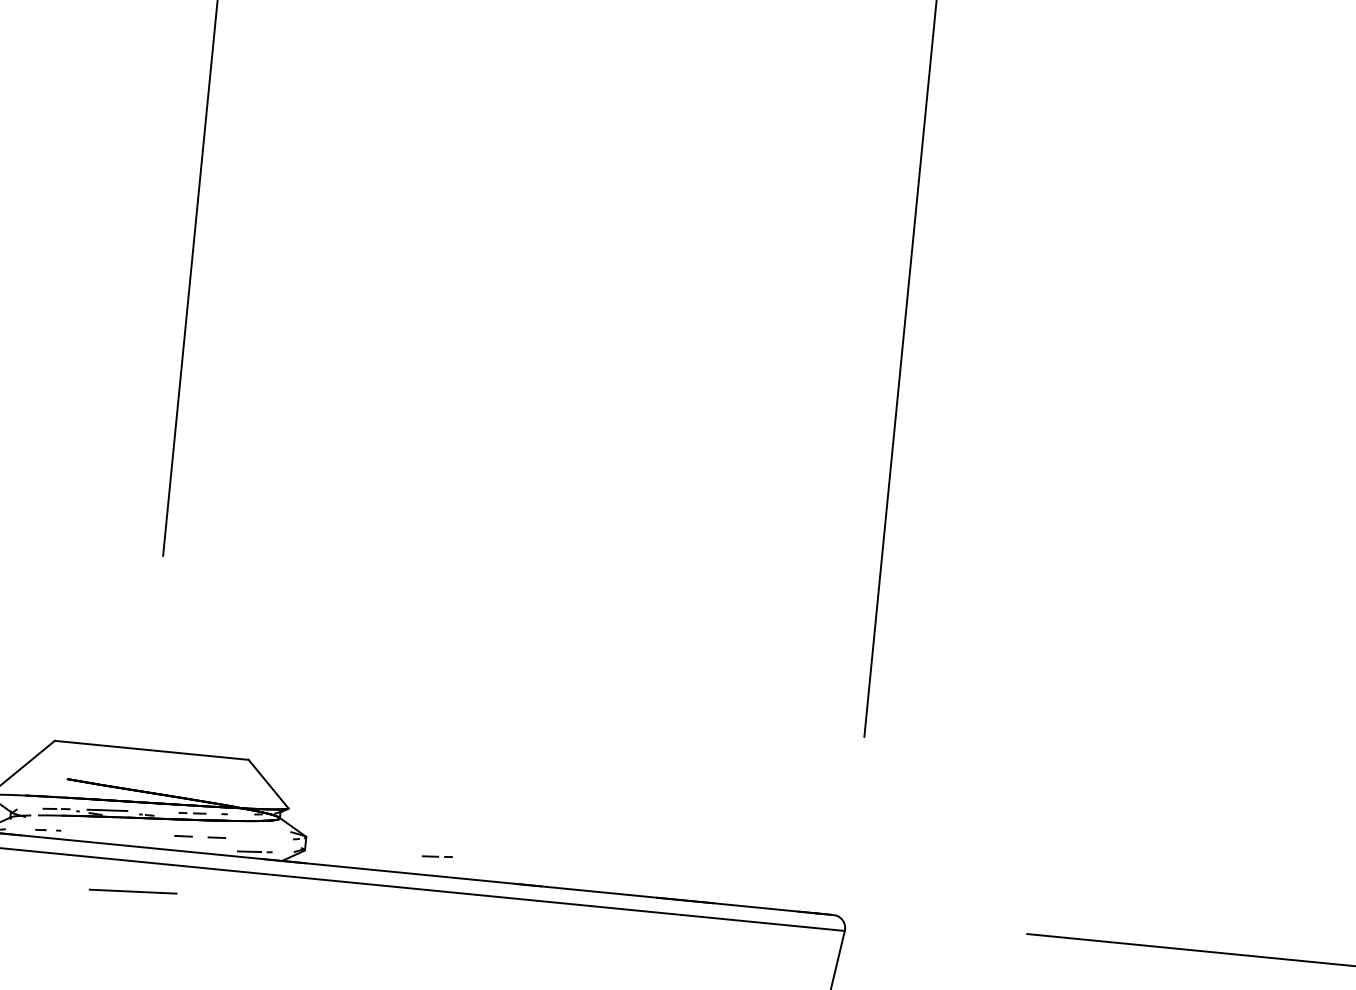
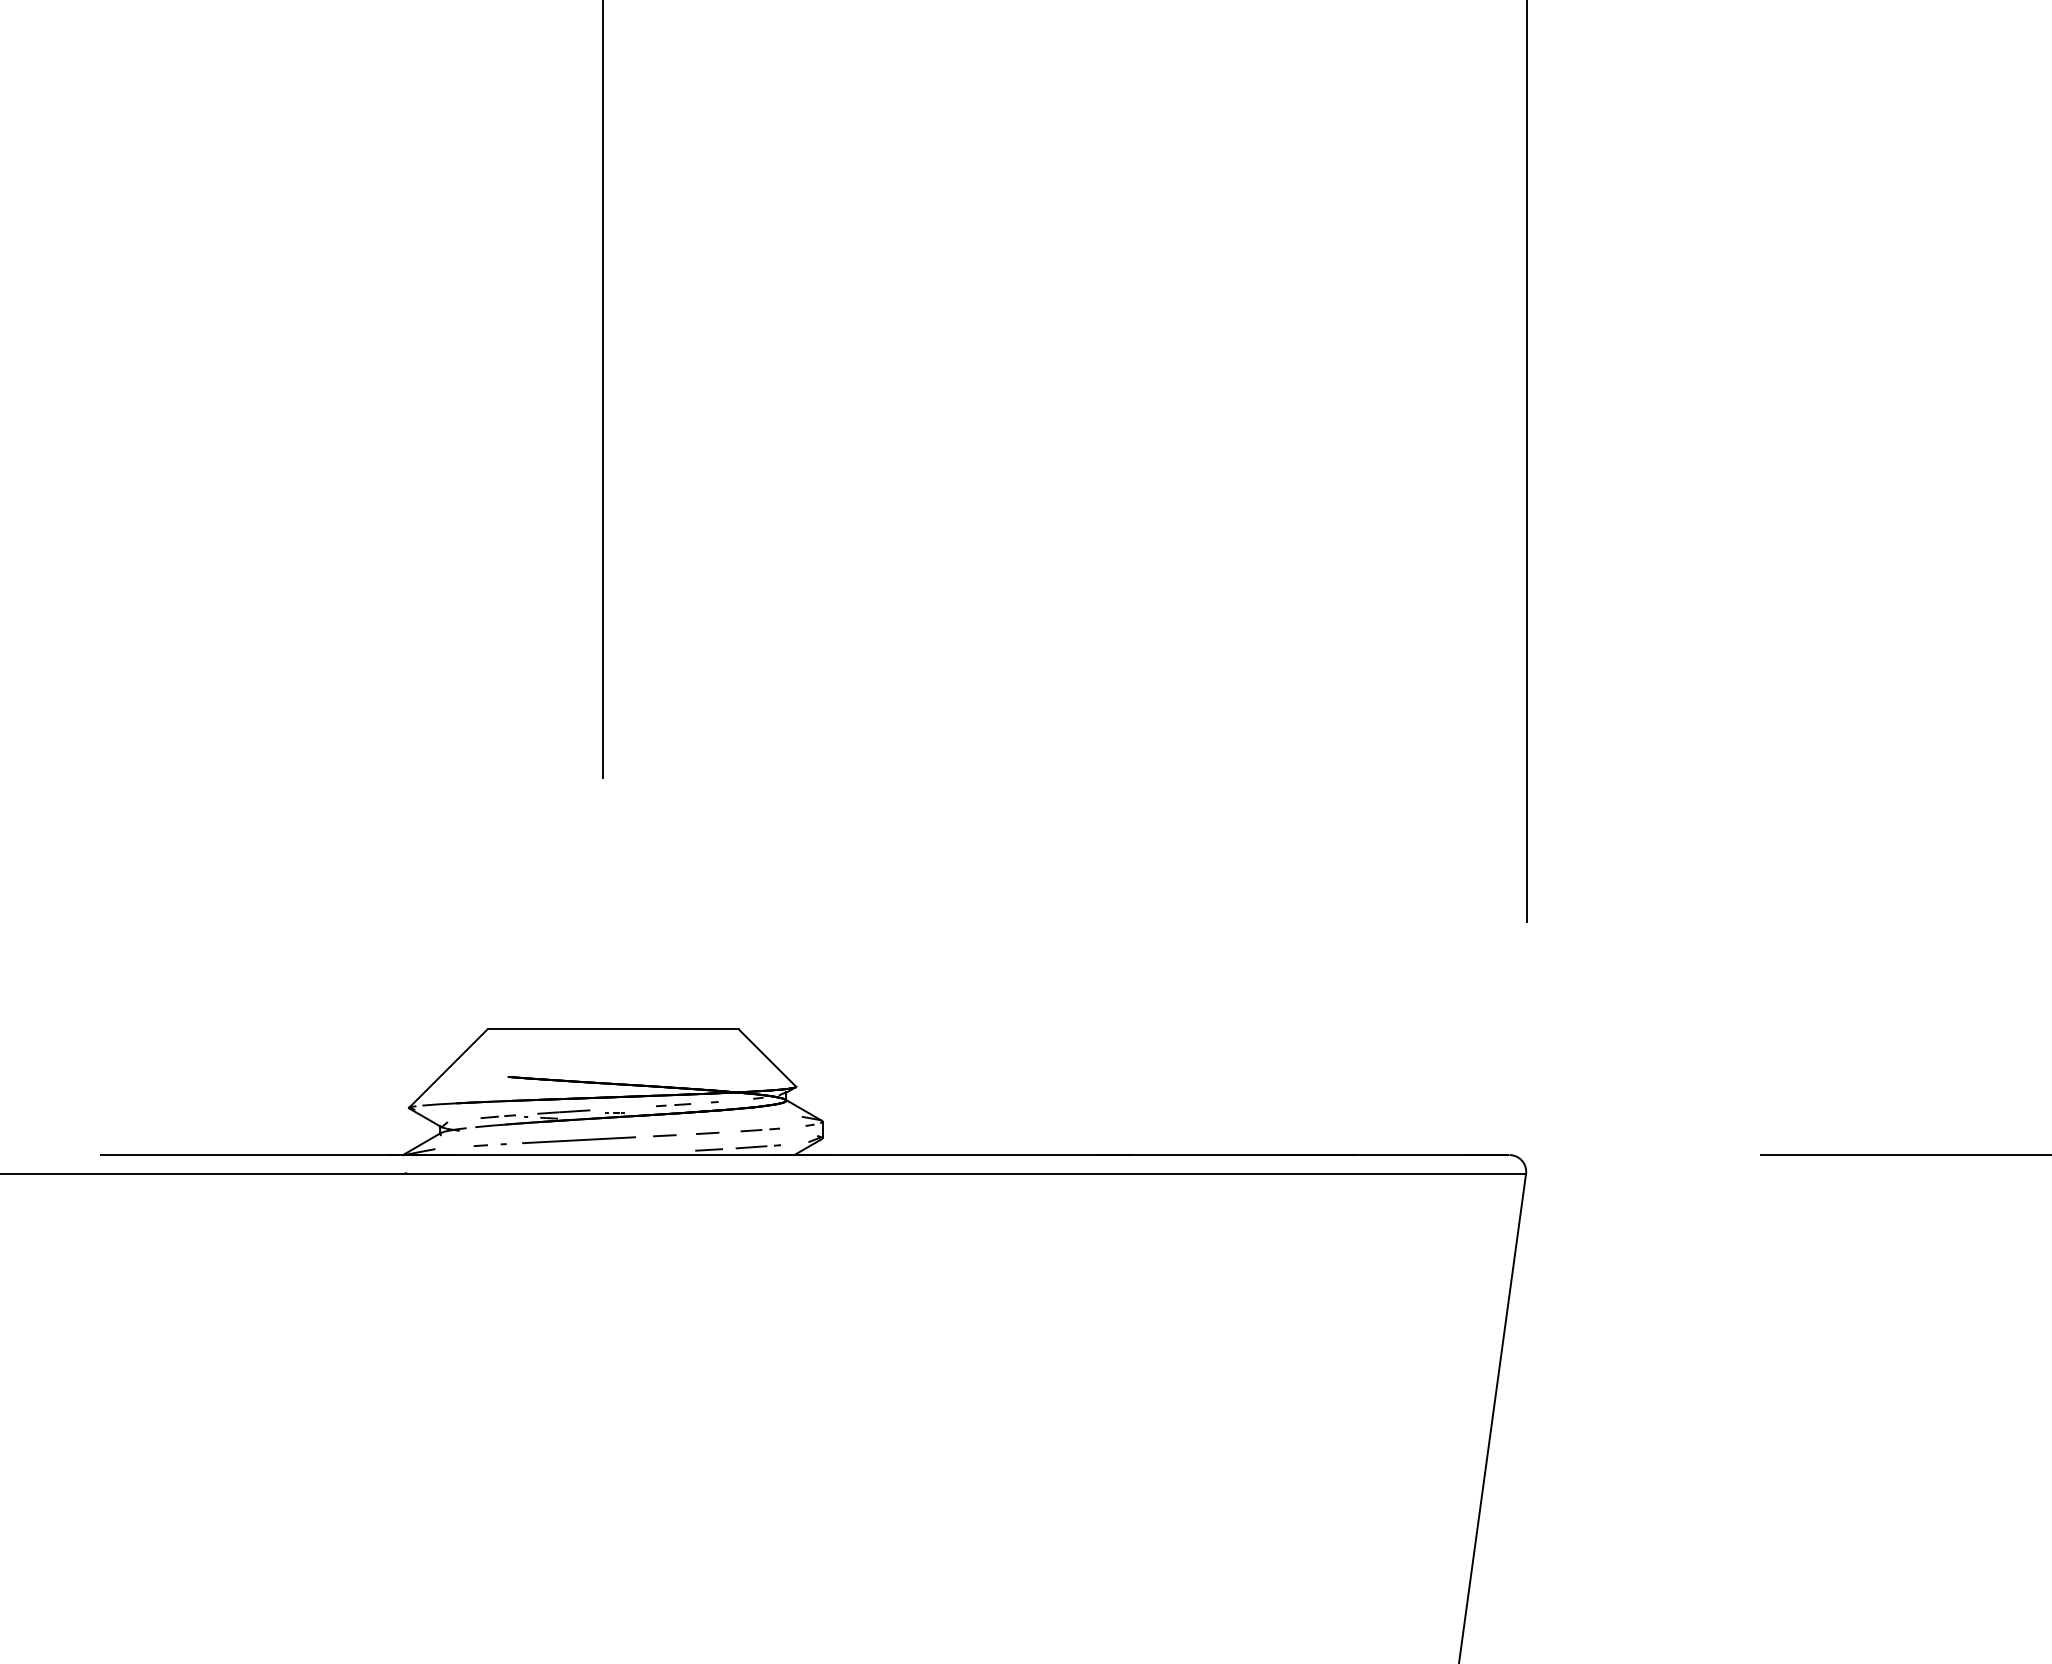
line: (216, 850) -> (709, 1149), added
line: (436, 856) -> (759, 1129), moved
line: (132, 891) -> (578, 1139), moved

